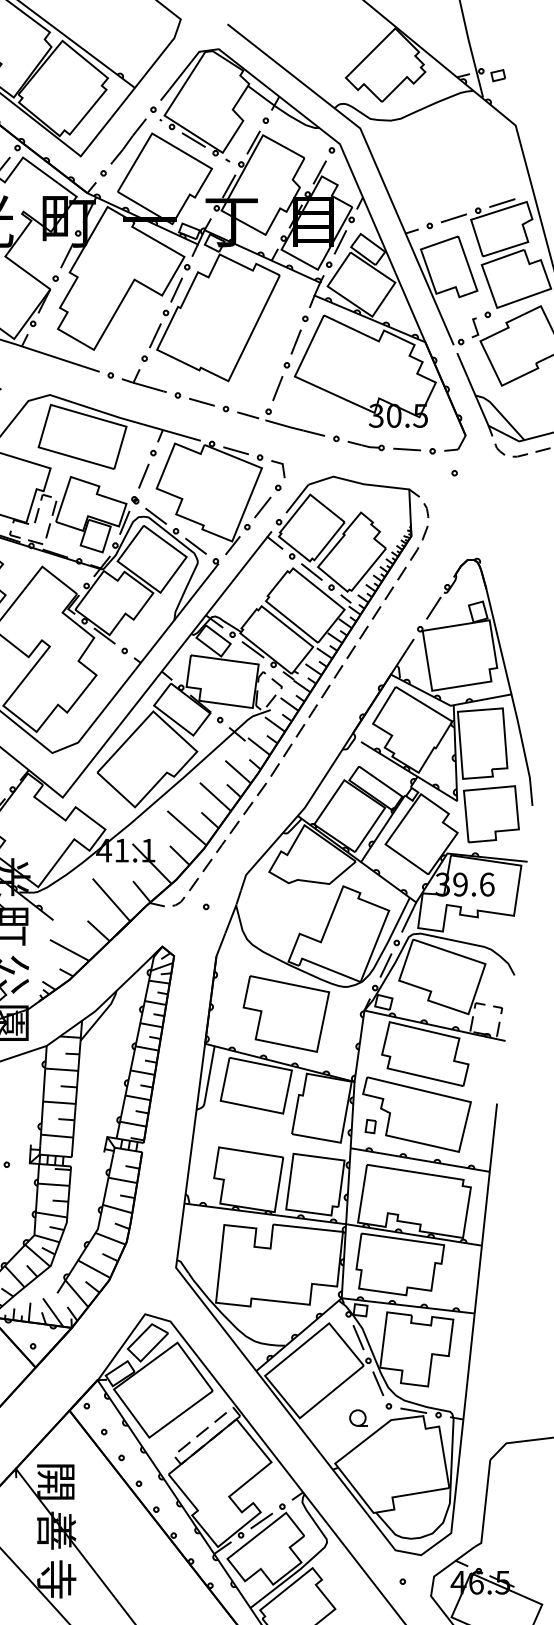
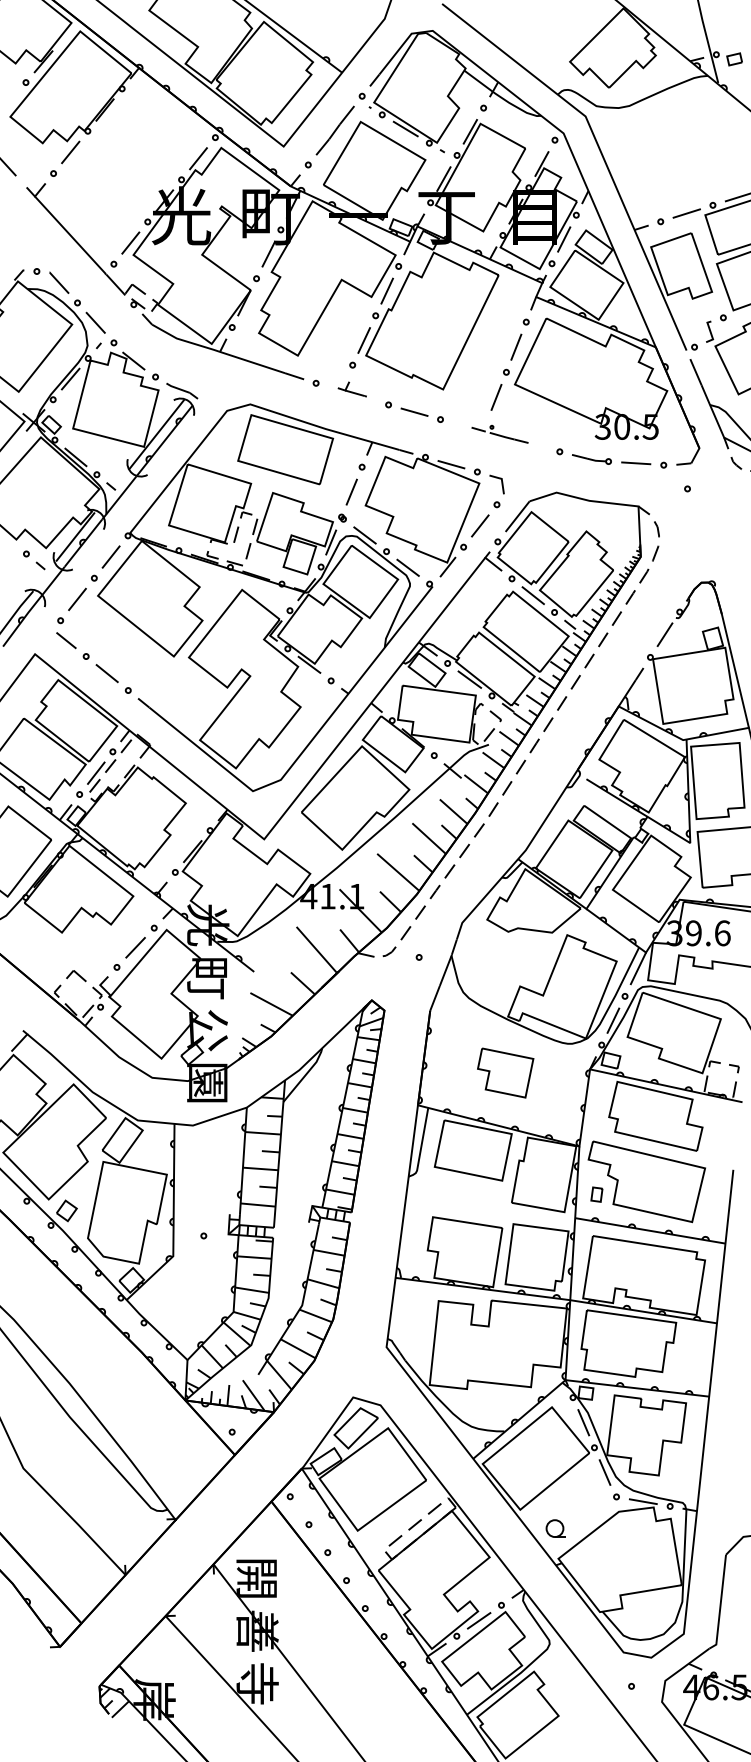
part: (144, 381) -> (352, 389), size x0.6
part: (280, 422) -> (499, 434), size x0.6
part: (286, 1013) -> (505, 1072), size x0.6
part: (358, 1417) -> (555, 1528), moved

